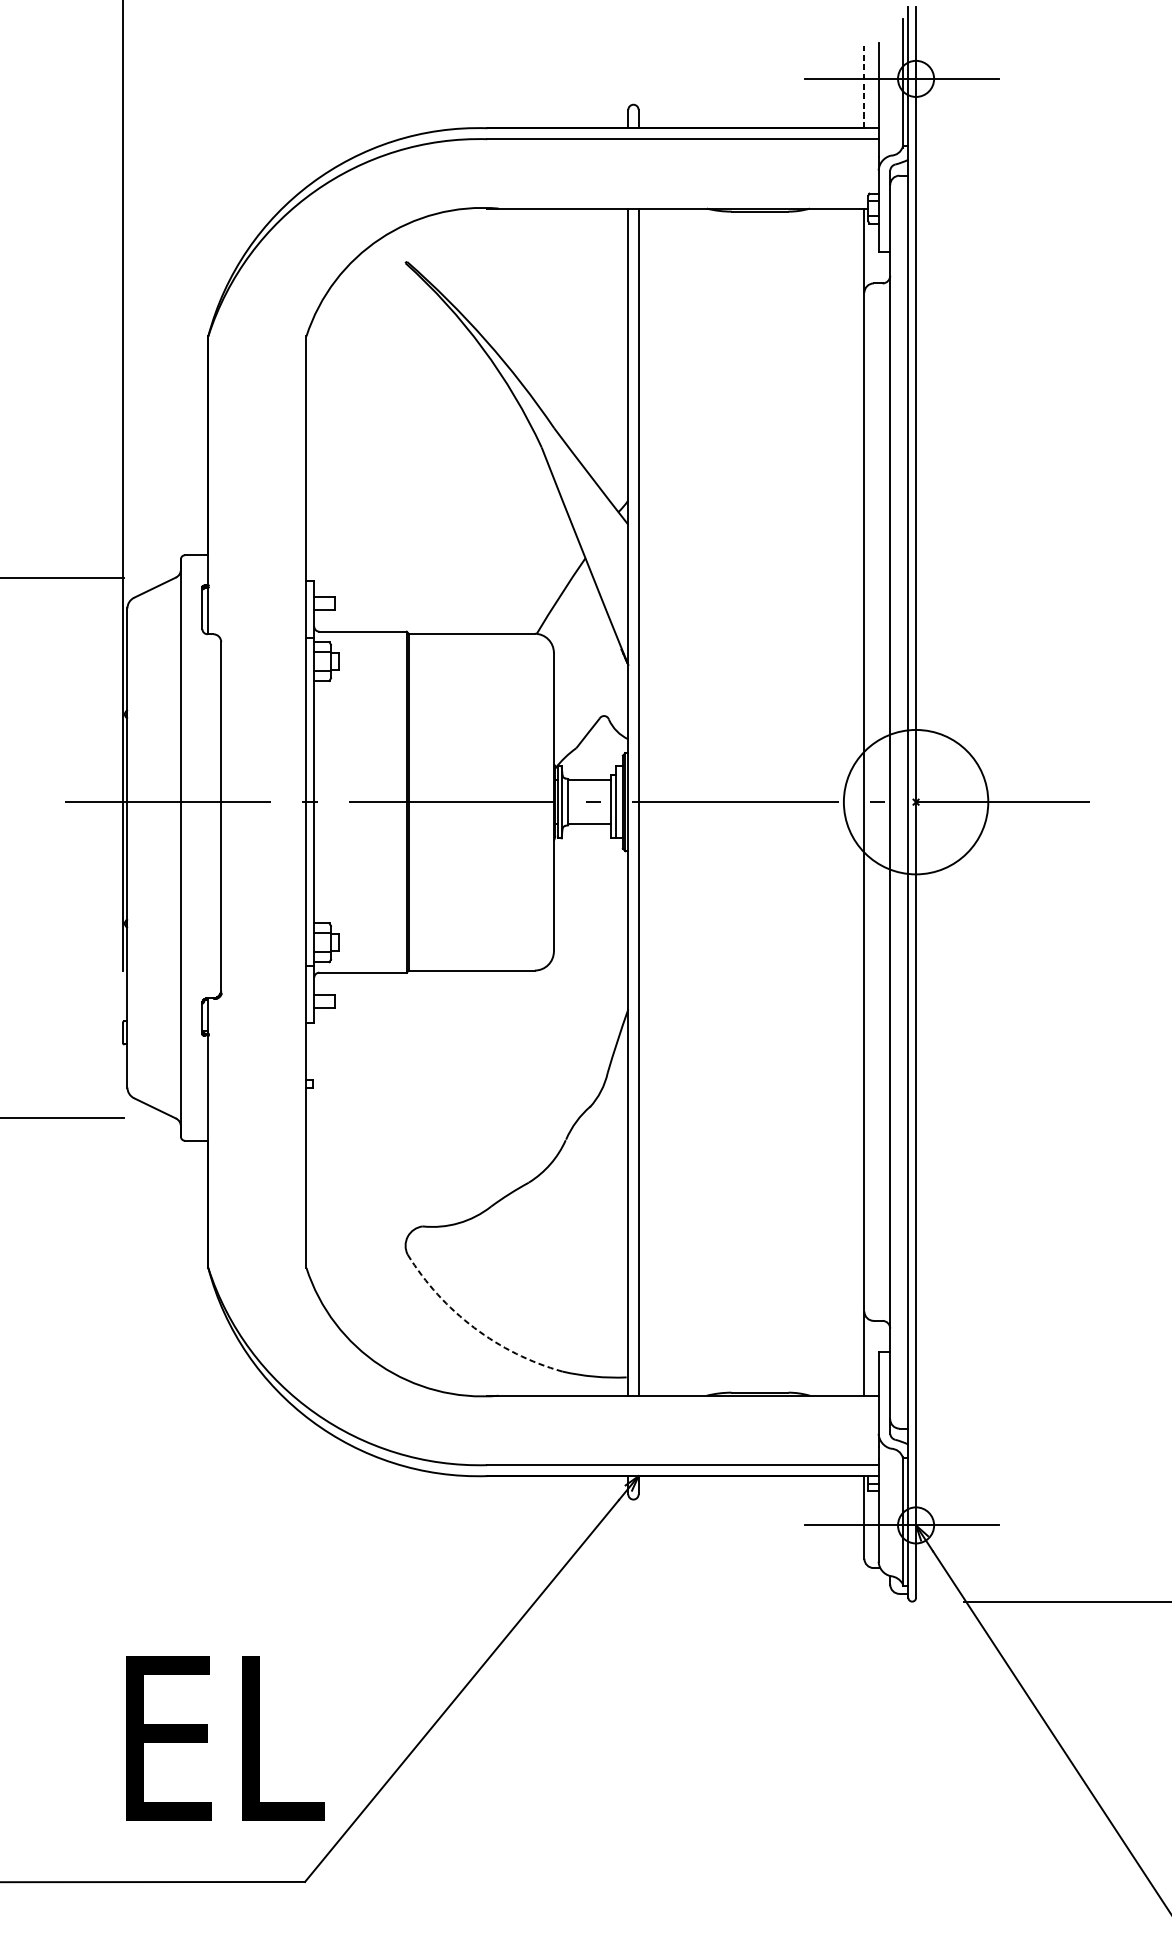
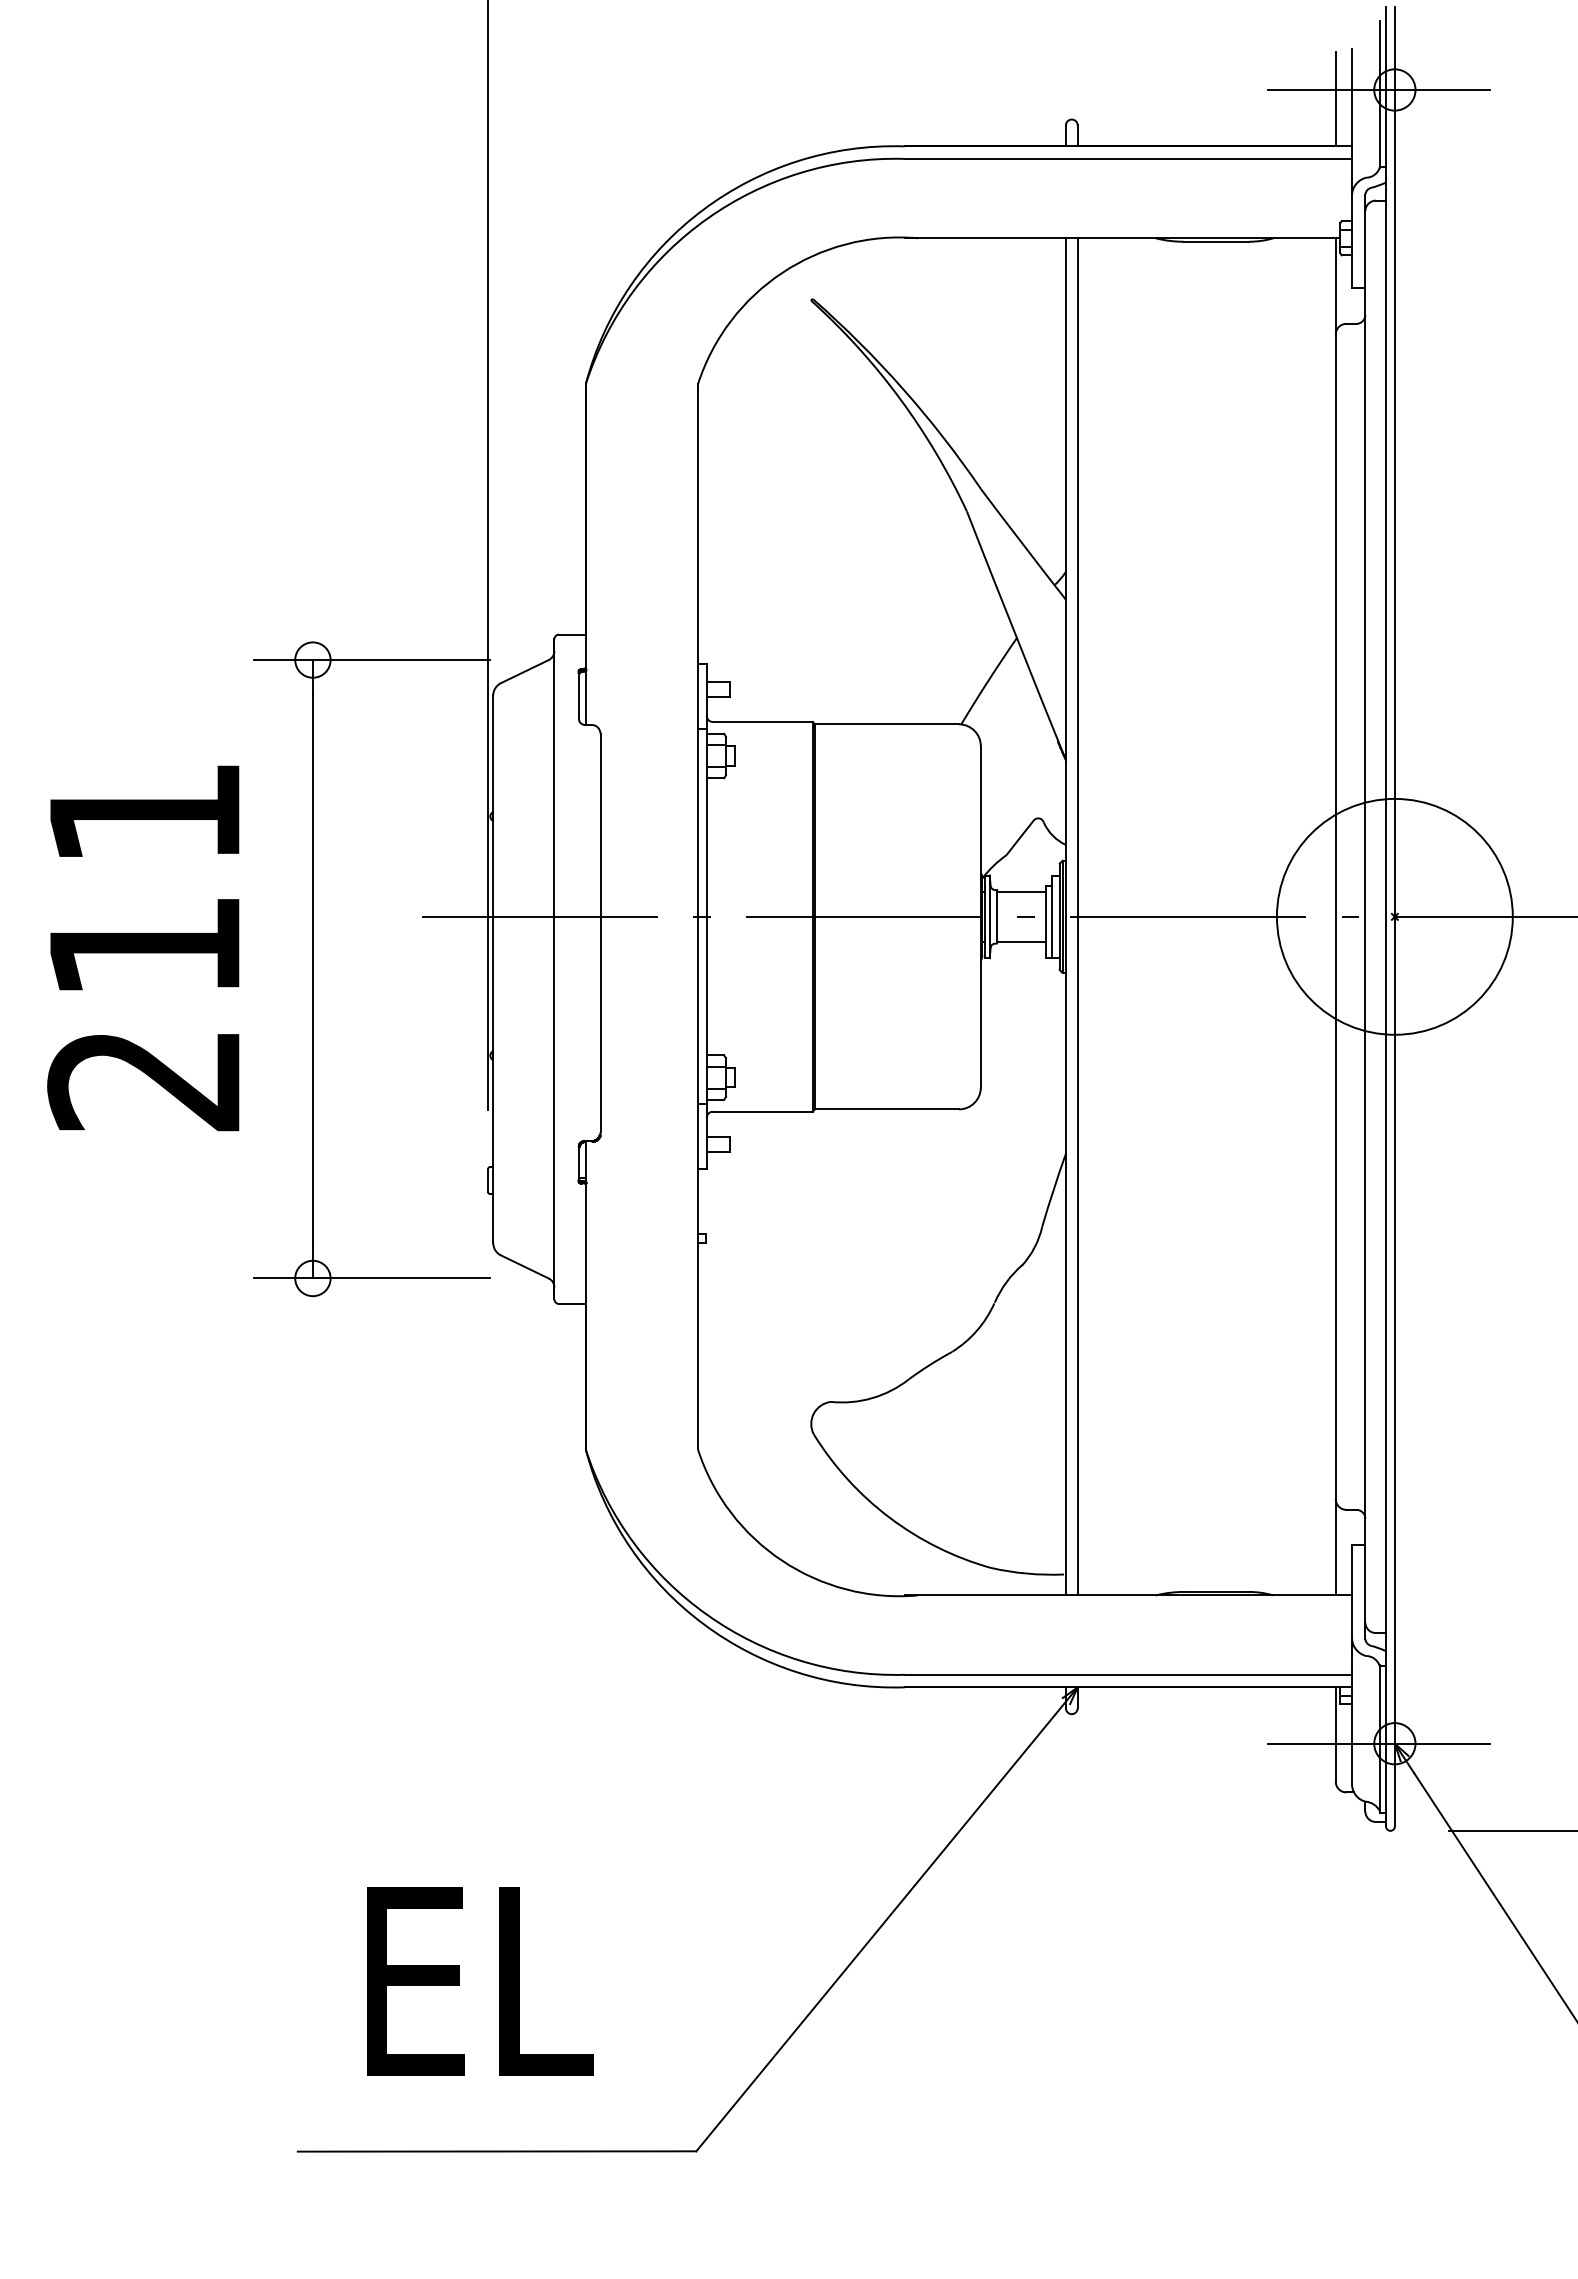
line: (864, 86) -> (1335, 98), dashed -> solid
circle: (915, 801) -> (1394, 916), size x1.43
arc: (474, 1327) -> (889, 1517), dashed -> solid
text: (225, 1738) -> (480, 1981), moved

